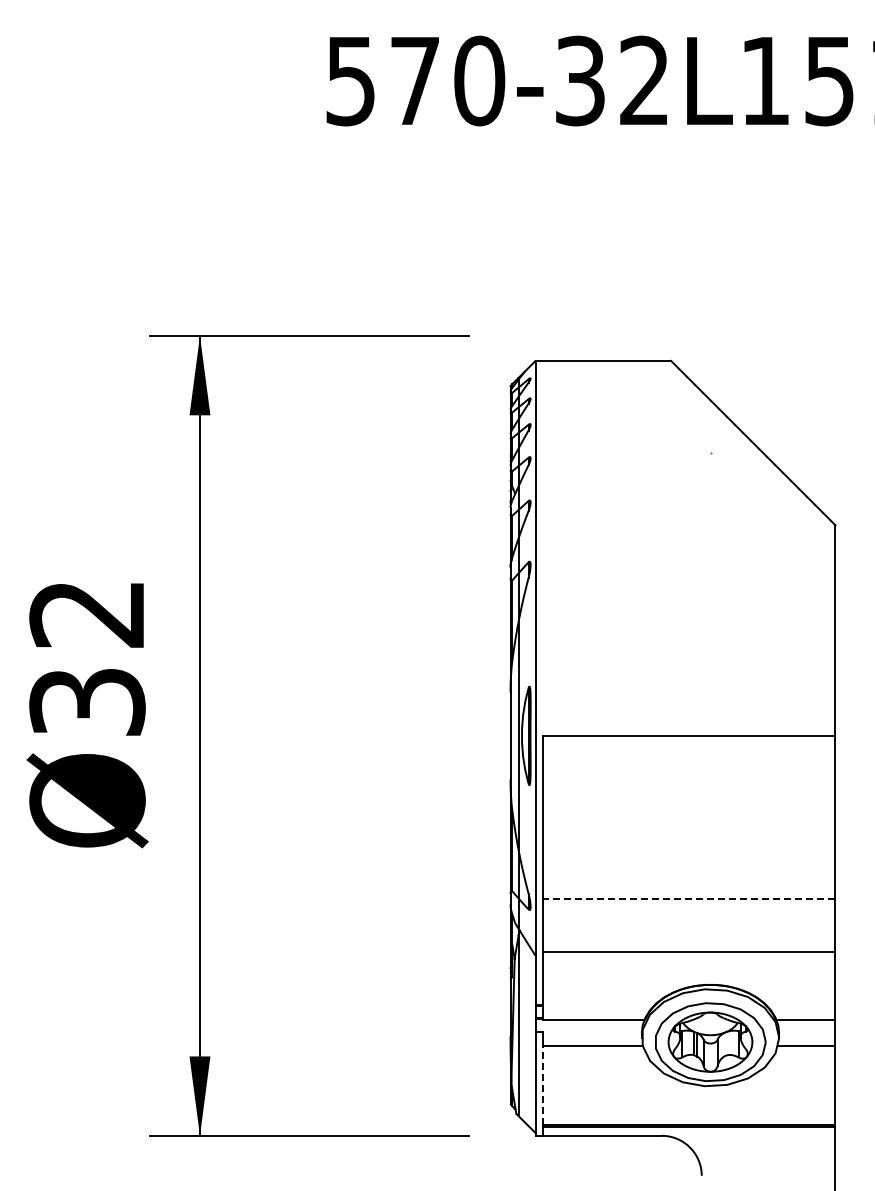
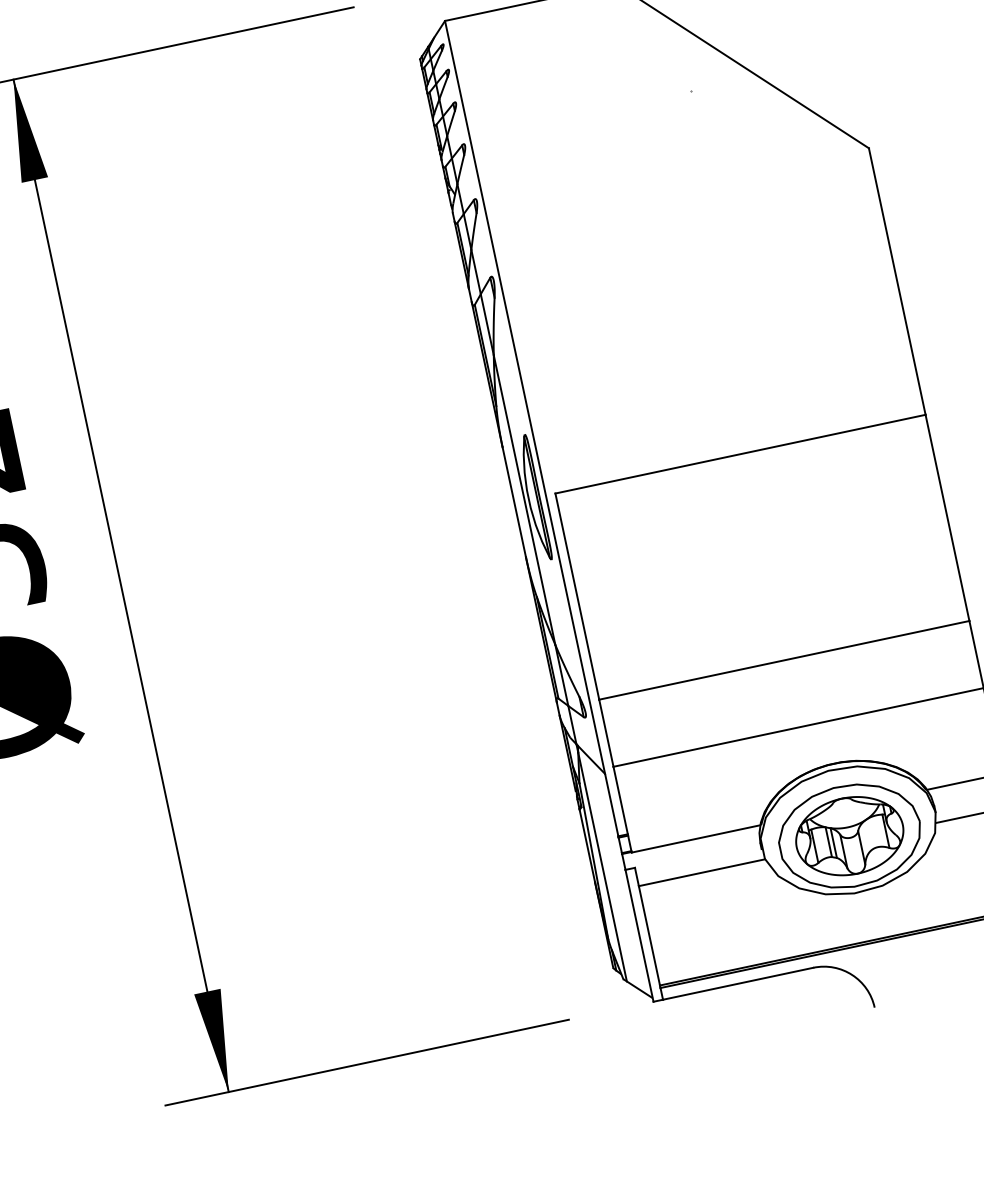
line: (688, 898) -> (783, 660), dashed -> solid
line: (543, 1084) -> (649, 934), dashed -> solid

